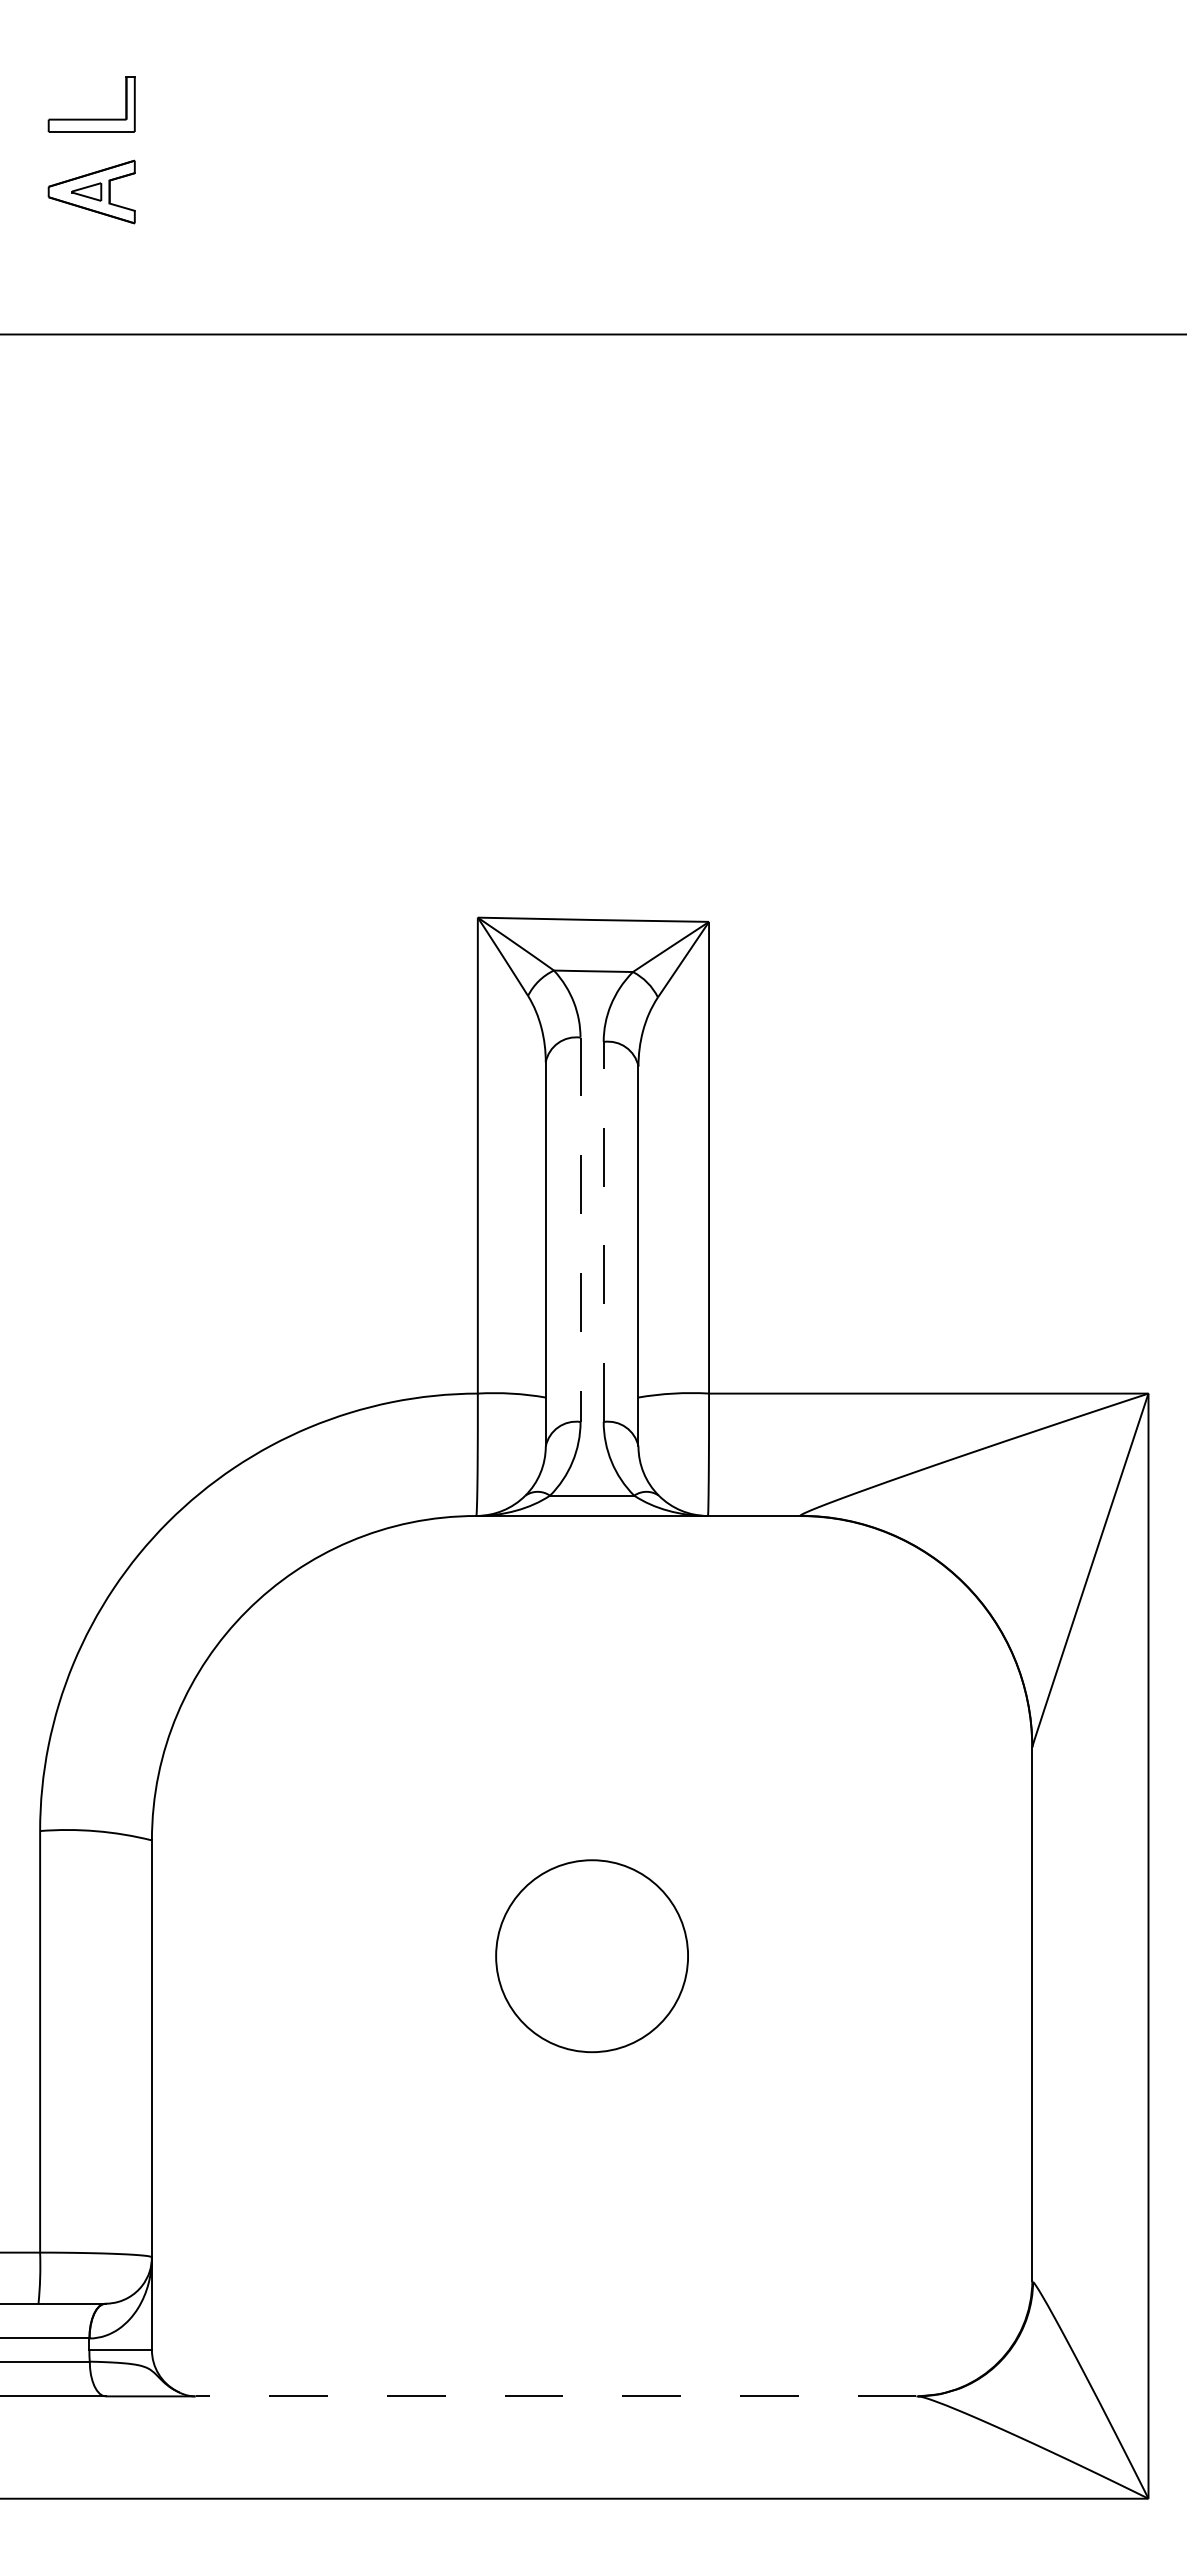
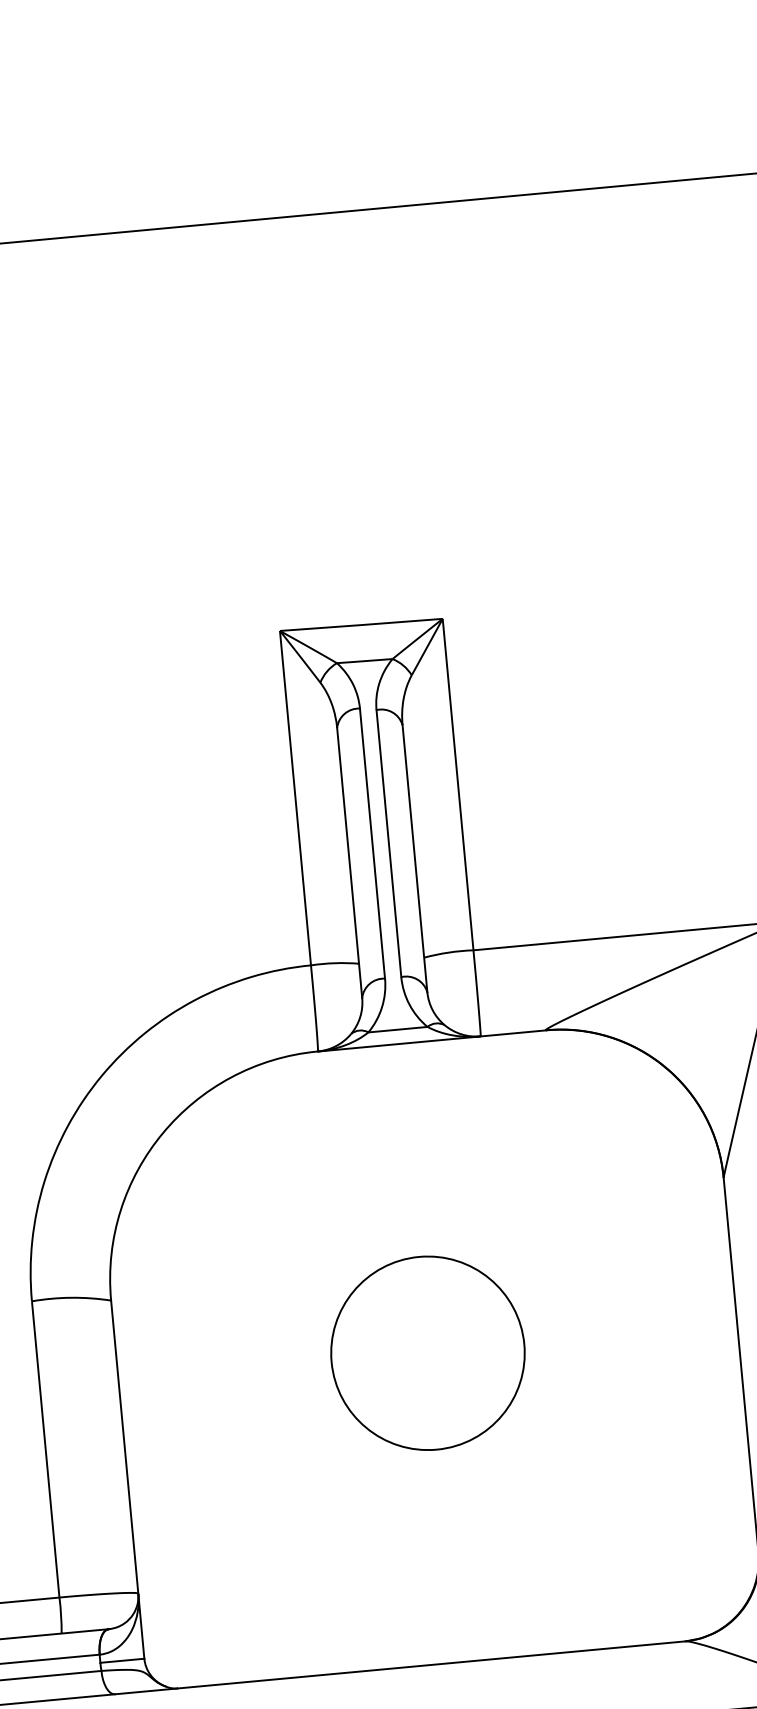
line: (580, 1230) -> (372, 844), dashed -> solid
line: (603, 1231) -> (388, 843), dashed -> solid
circle: (592, 1956) -> (428, 1353), size x1.43
line: (555, 2396) -> (430, 1665), dashed -> solid

